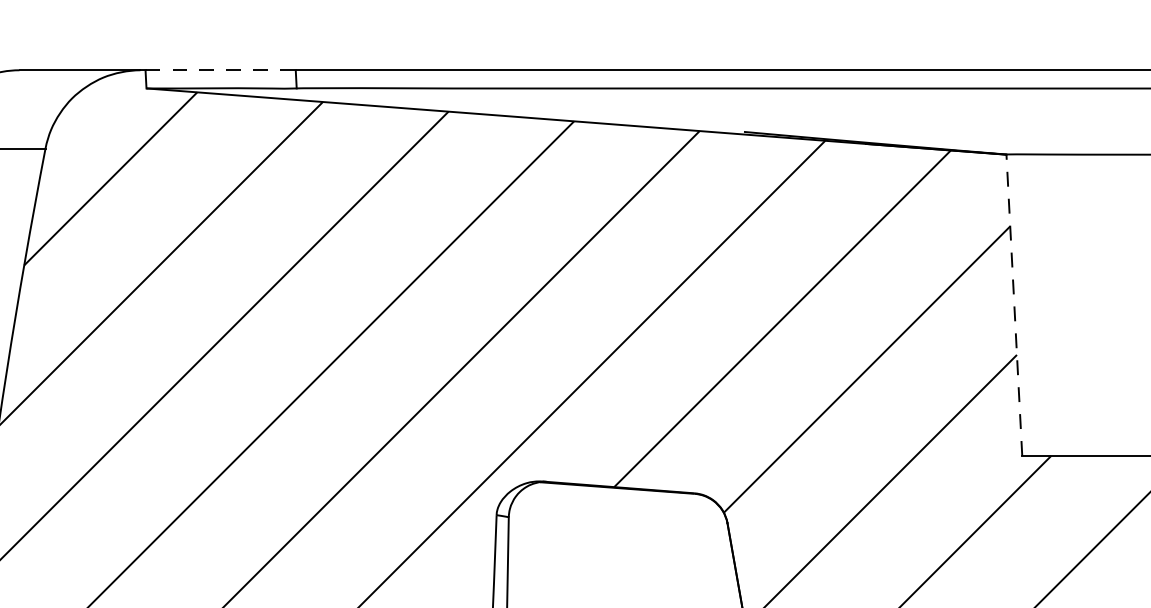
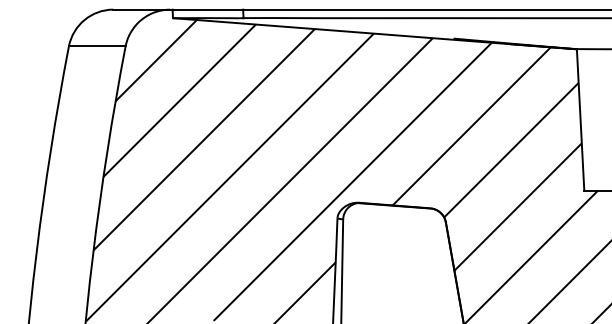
line: (222, 69) -> (208, 9), dashed -> solid
line: (1014, 306) -> (580, 120), dashed -> solid

